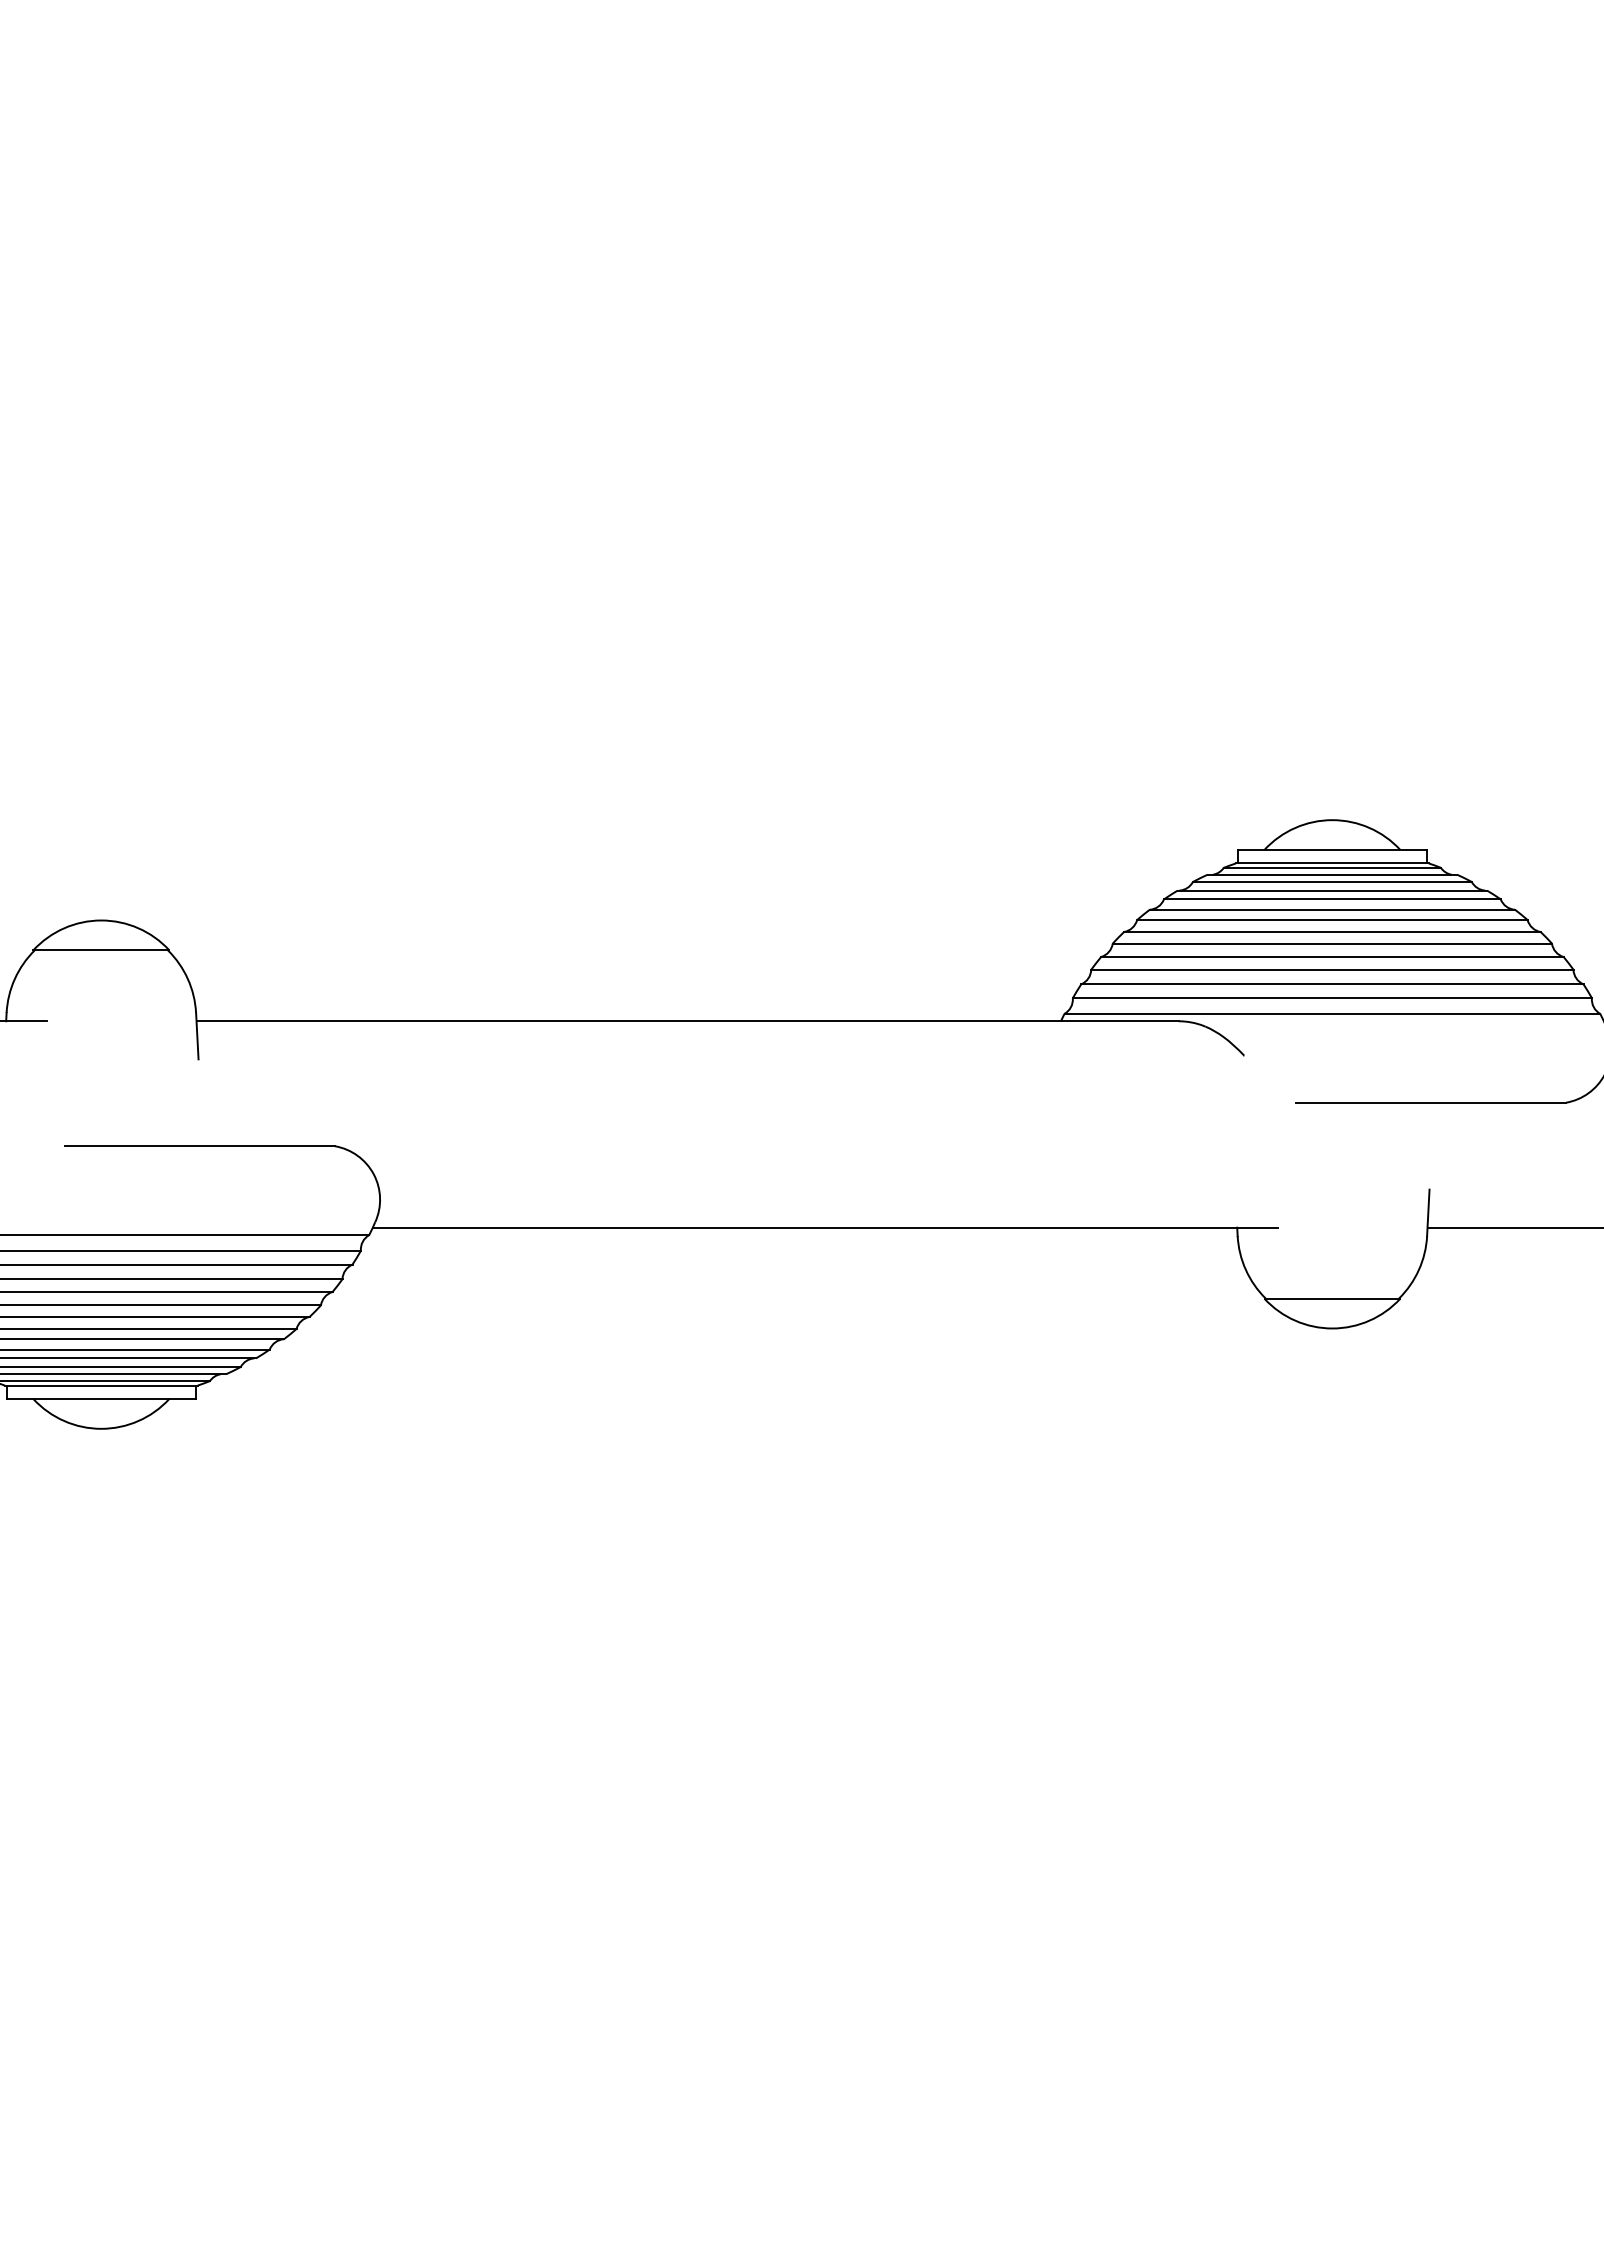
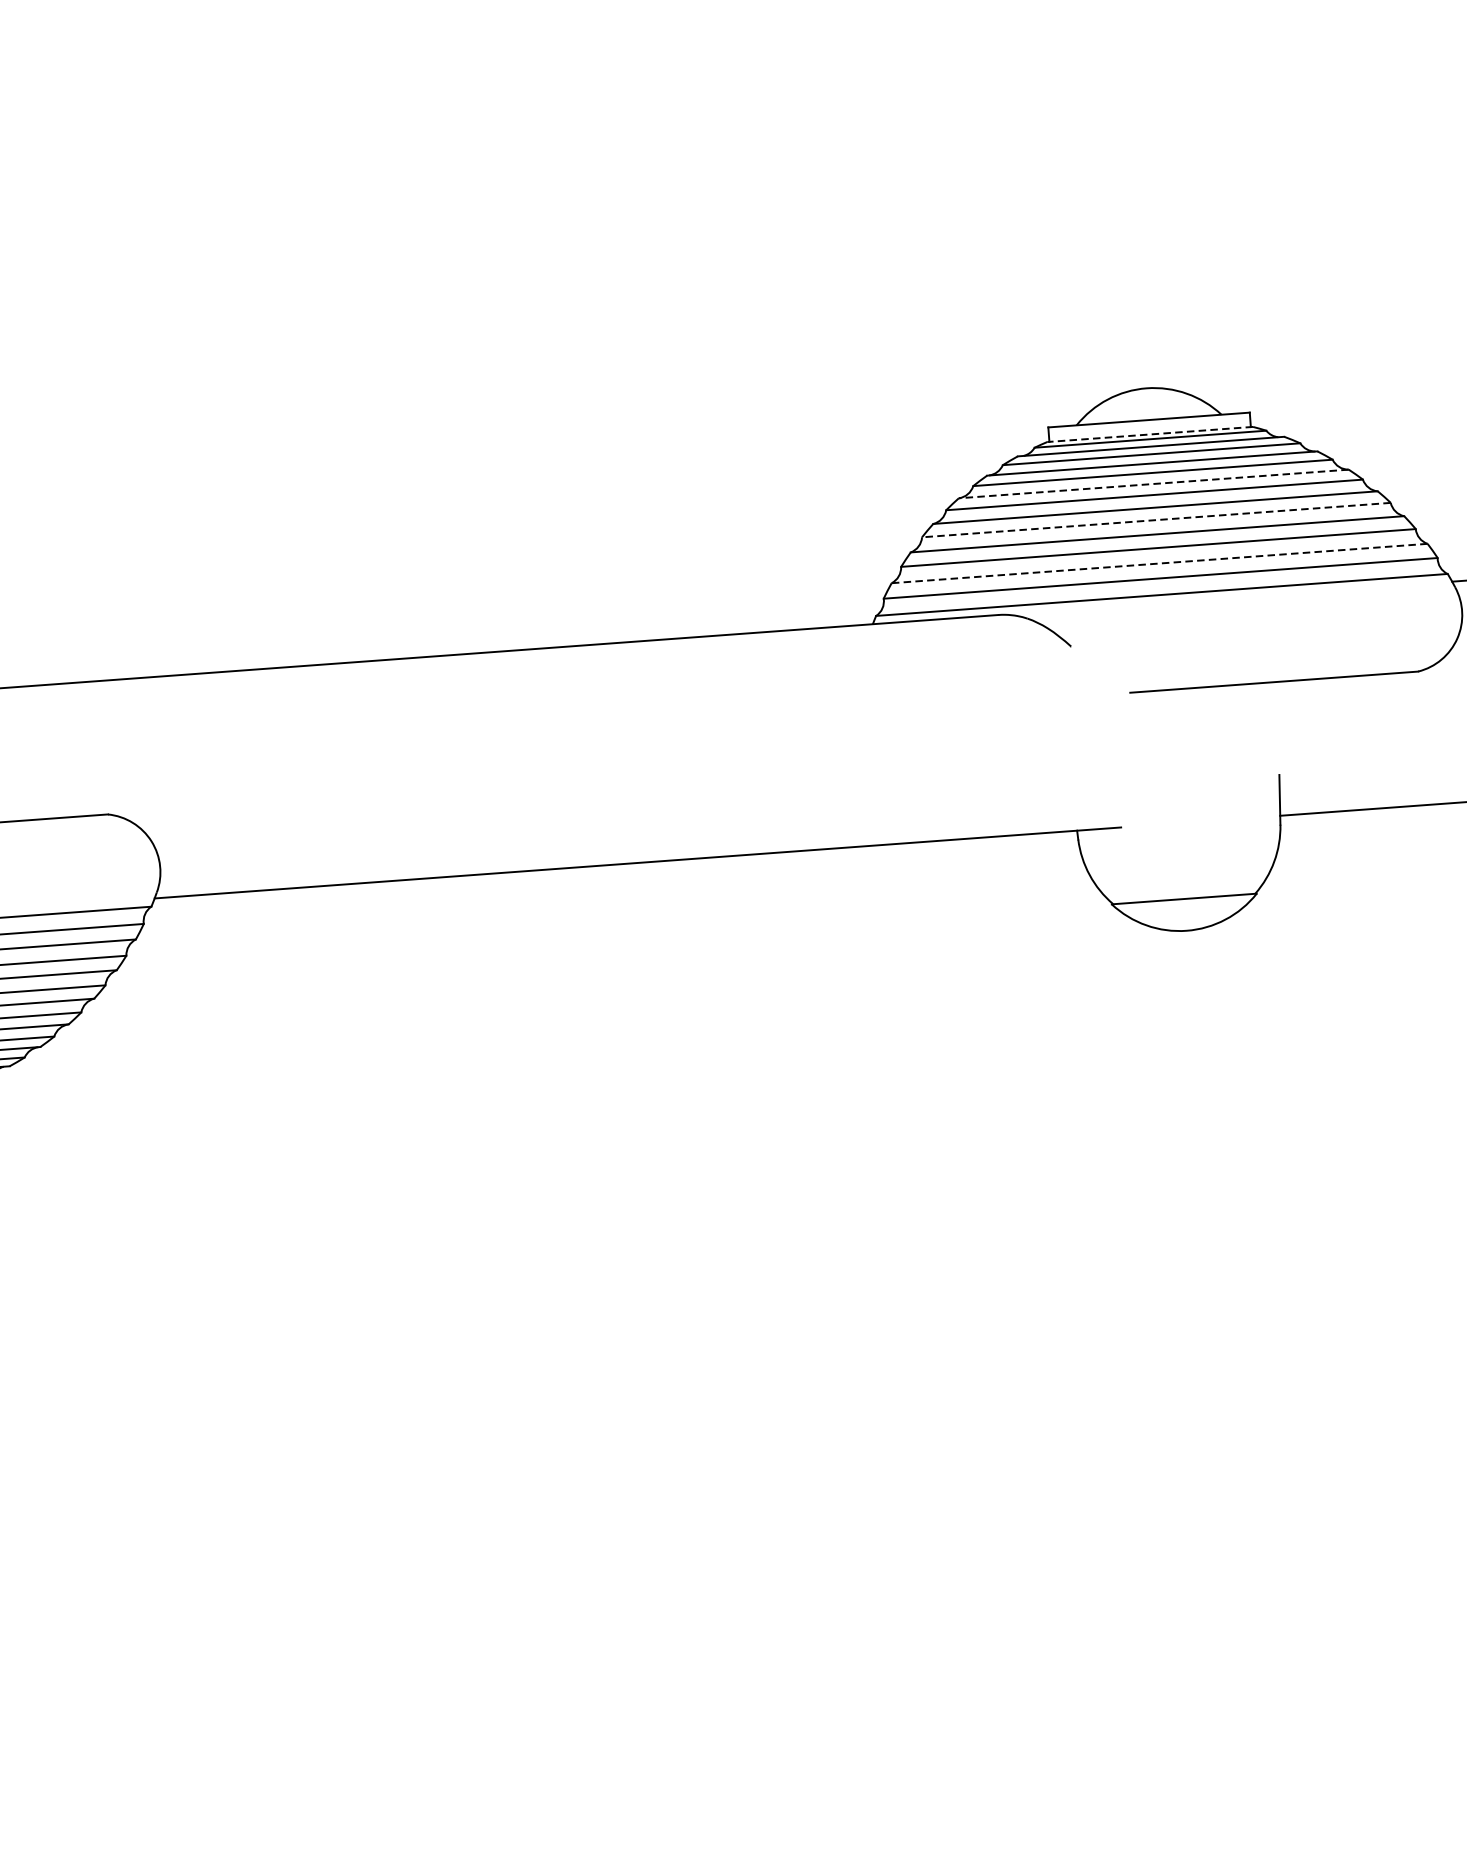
line: (1331, 863) -> (1149, 434), solid -> dashed
line: (1332, 909) -> (1153, 483), solid -> dashed
line: (1332, 943) -> (1156, 519), solid -> dashed
line: (1331, 984) -> (1158, 563), solid -> dashed

